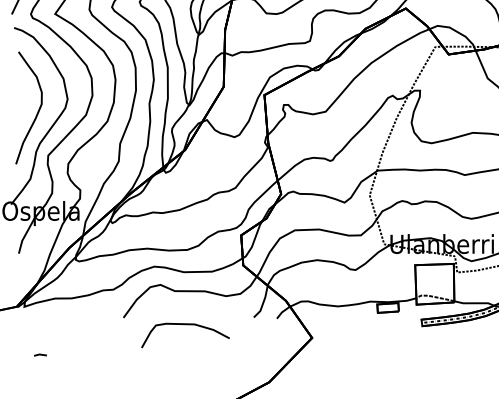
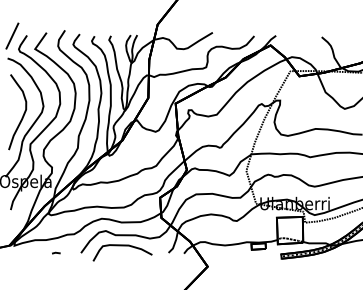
curve: (185, 325) -> (122, 246), moved
line: (40, 354) -> (56, 252), moved

